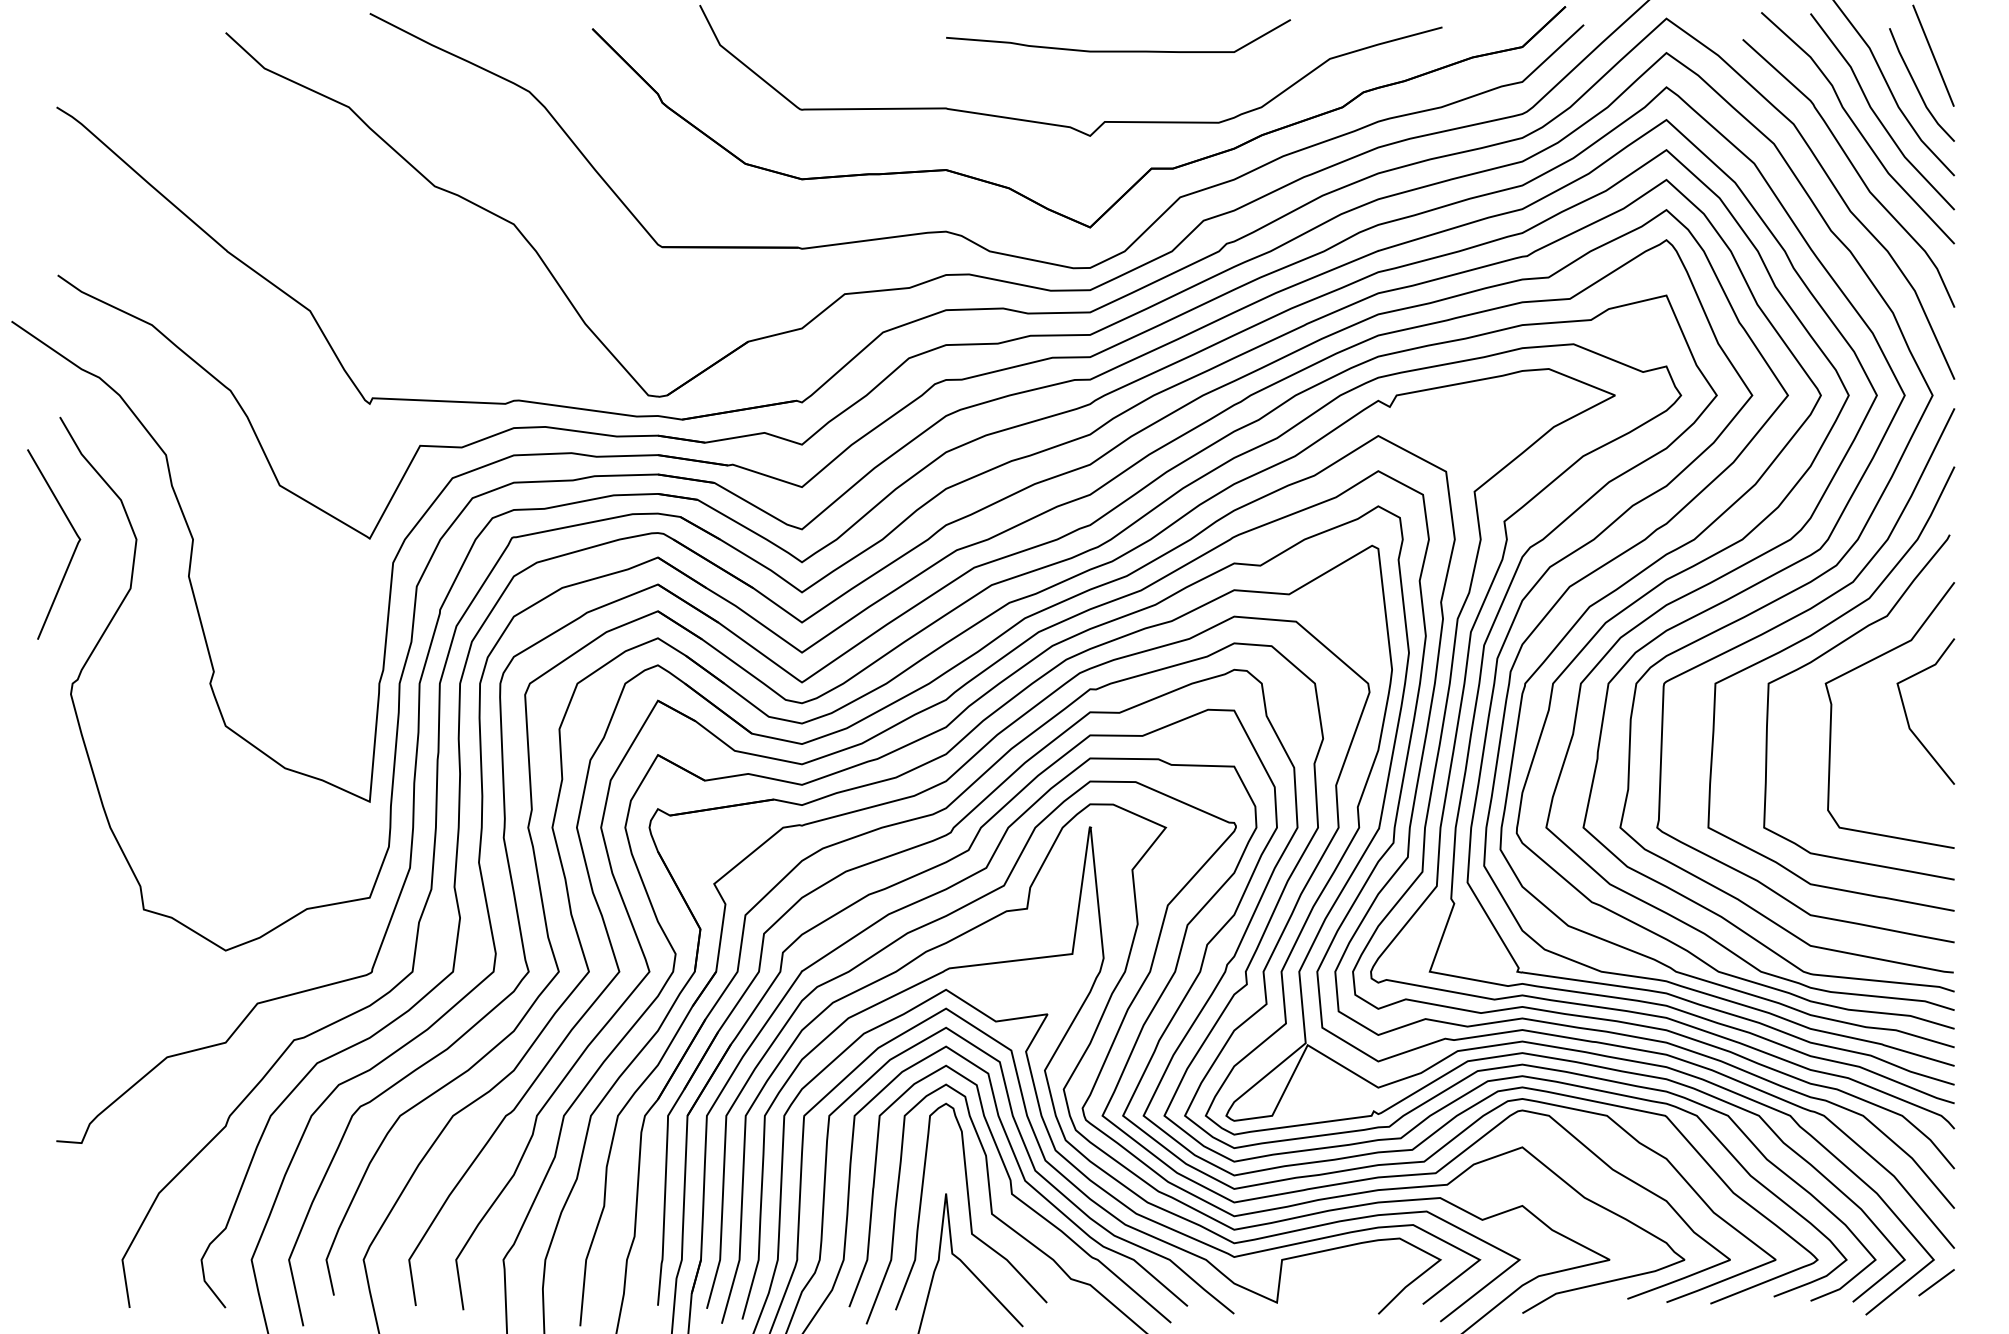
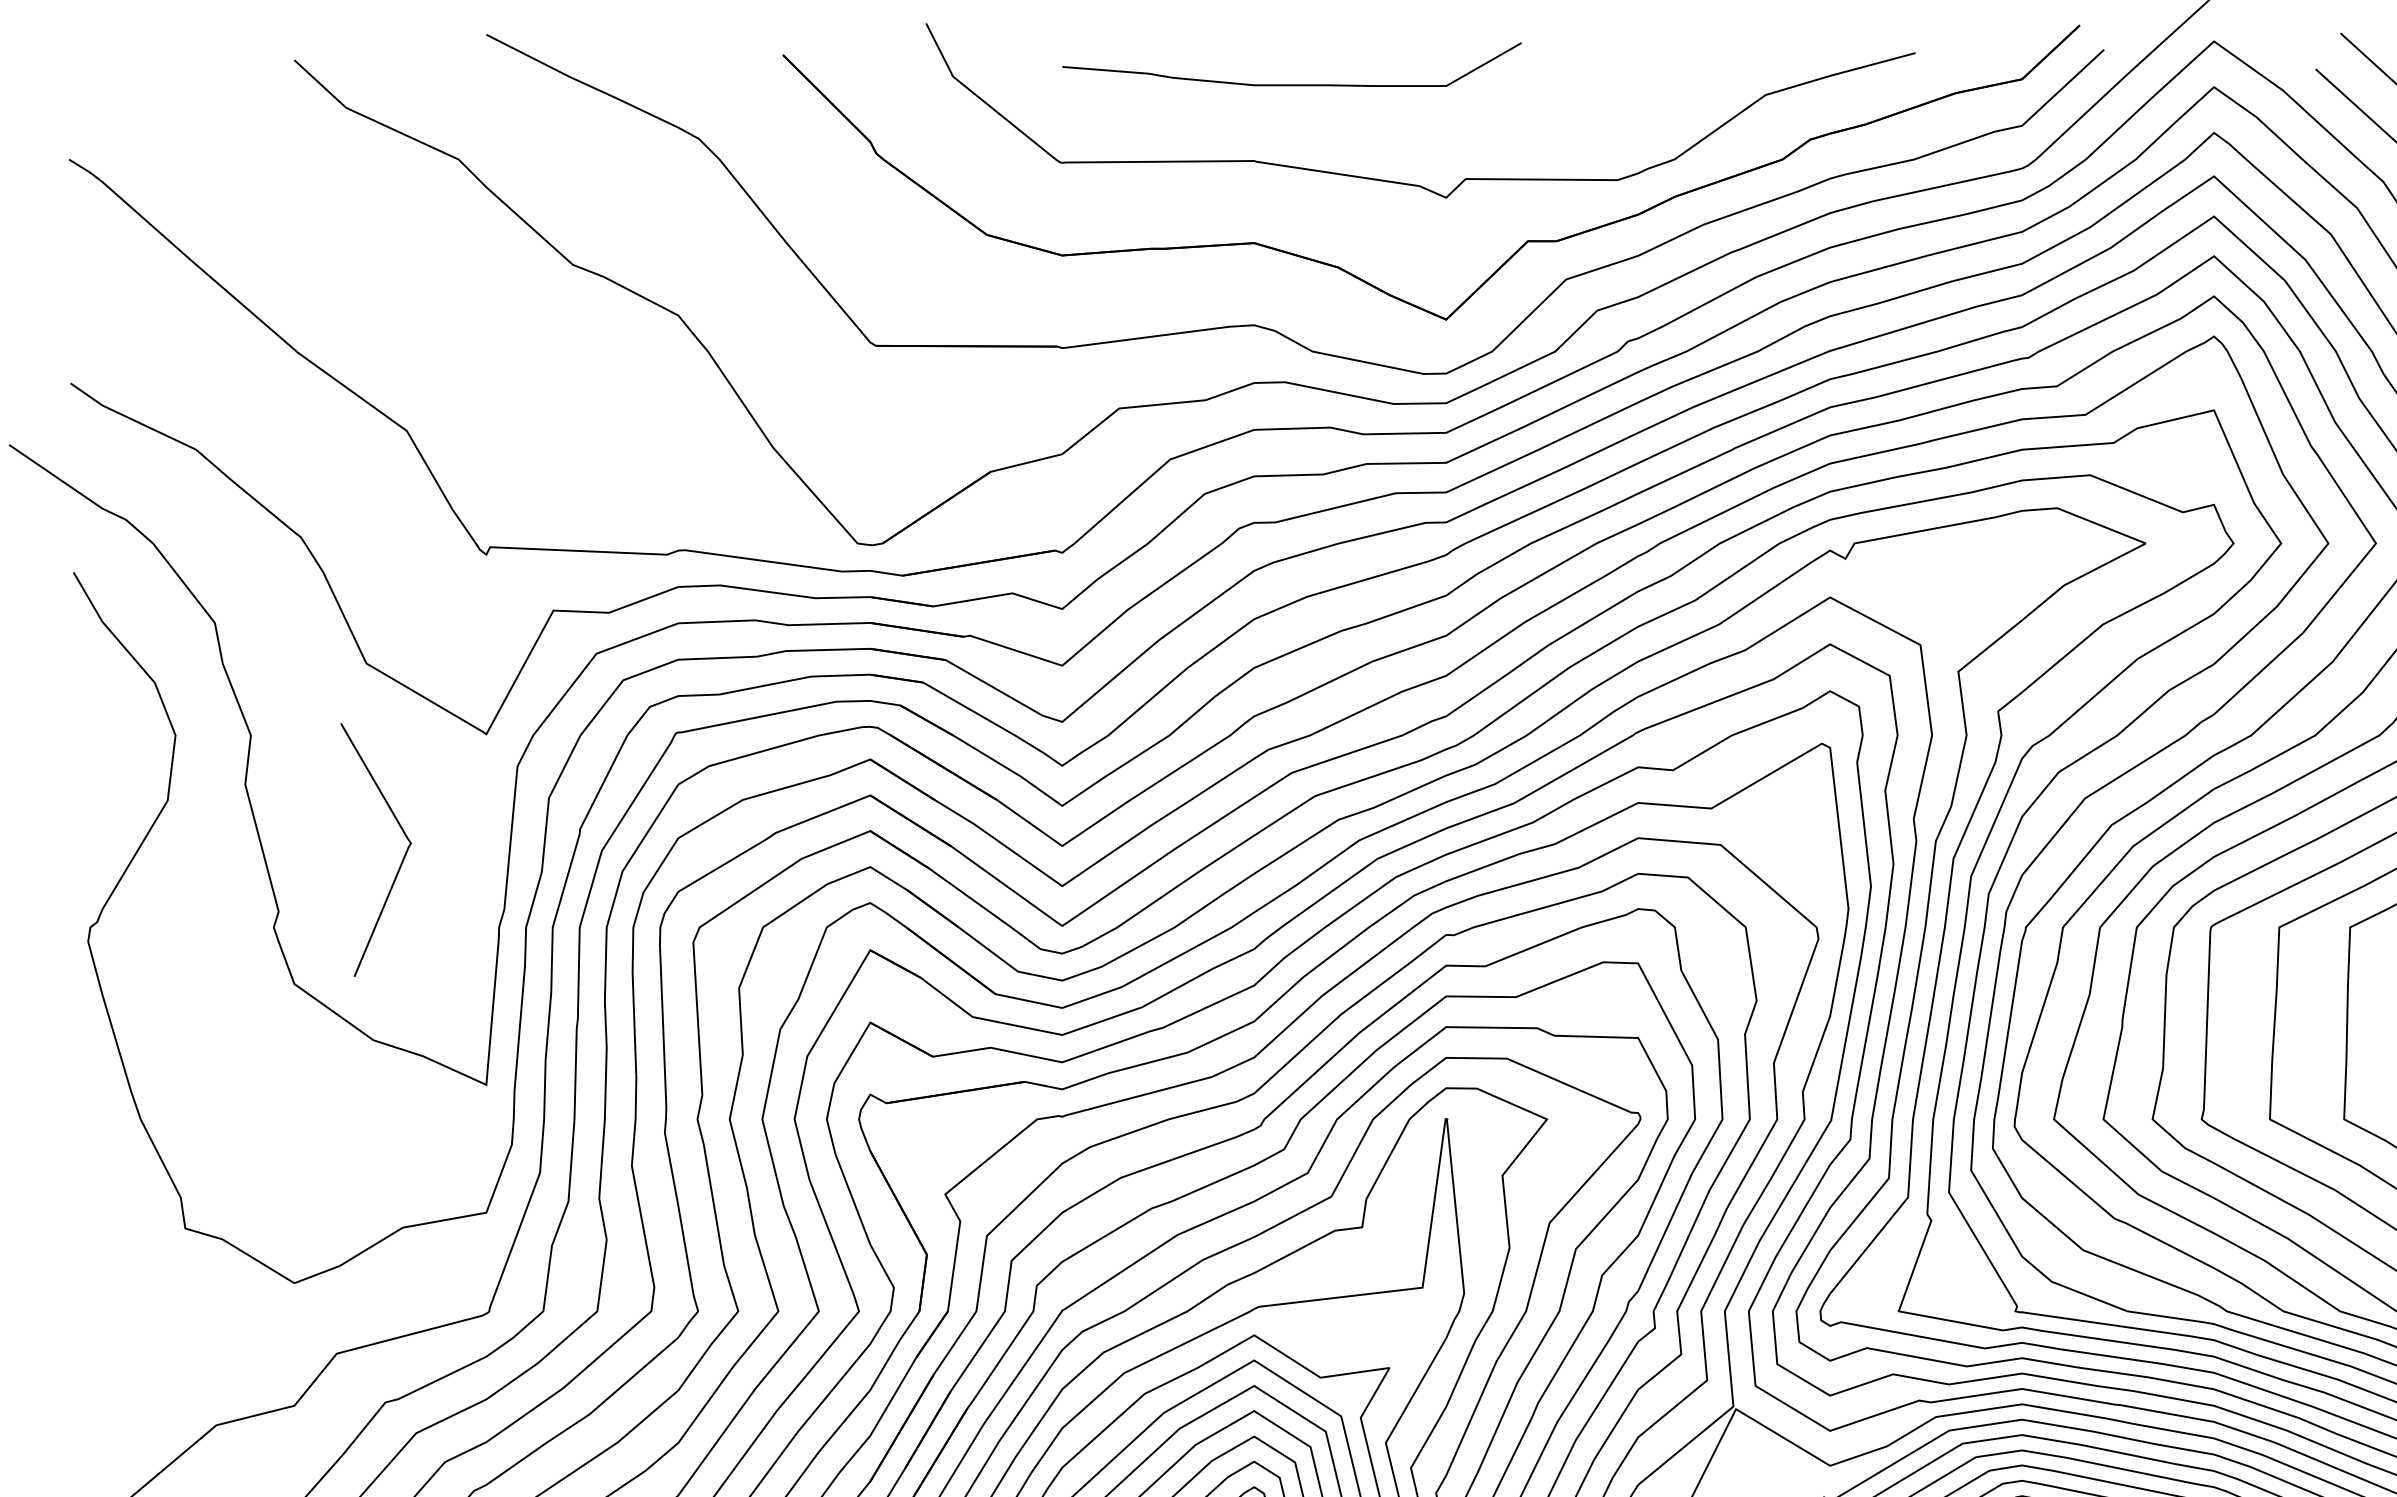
curve: (1118, 50) -> (1292, 83), moved
line: (72, 553) -> (400, 861), moved

